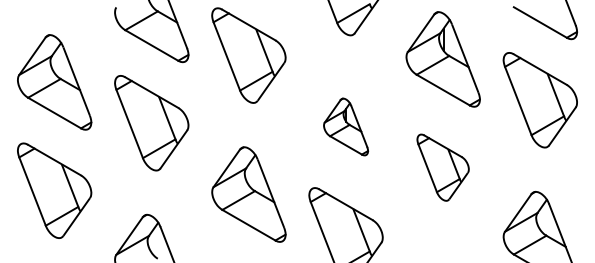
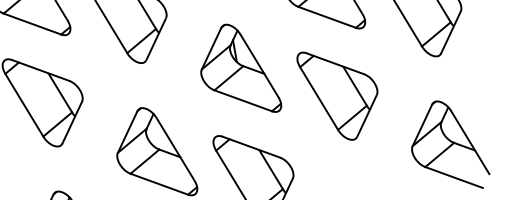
part: (345, 126) -> (237, 70), size x1.67
part: (442, 167) -> (339, 93), size x1.43

